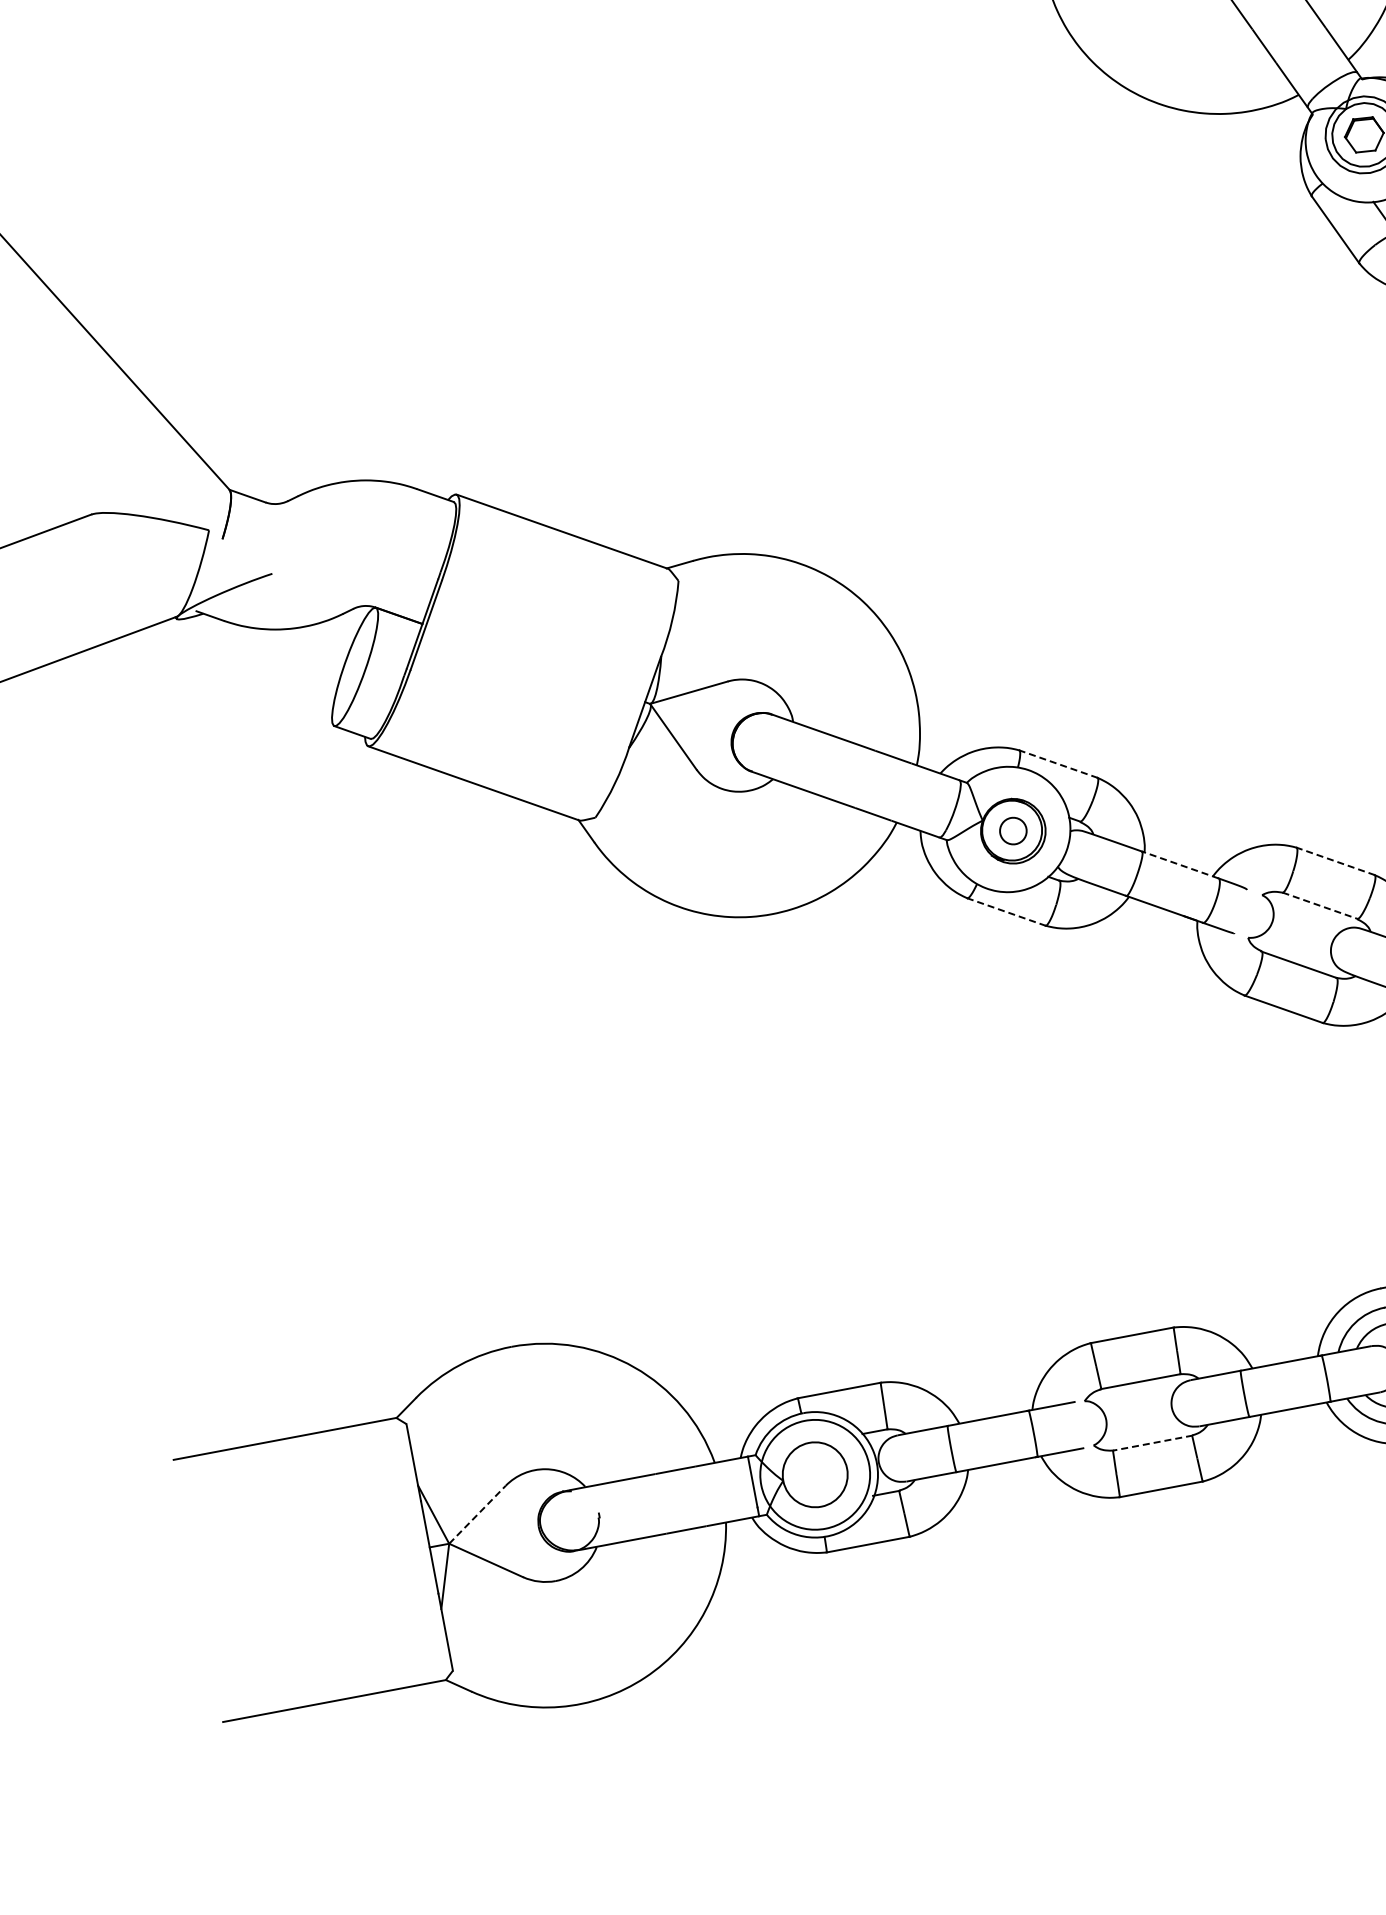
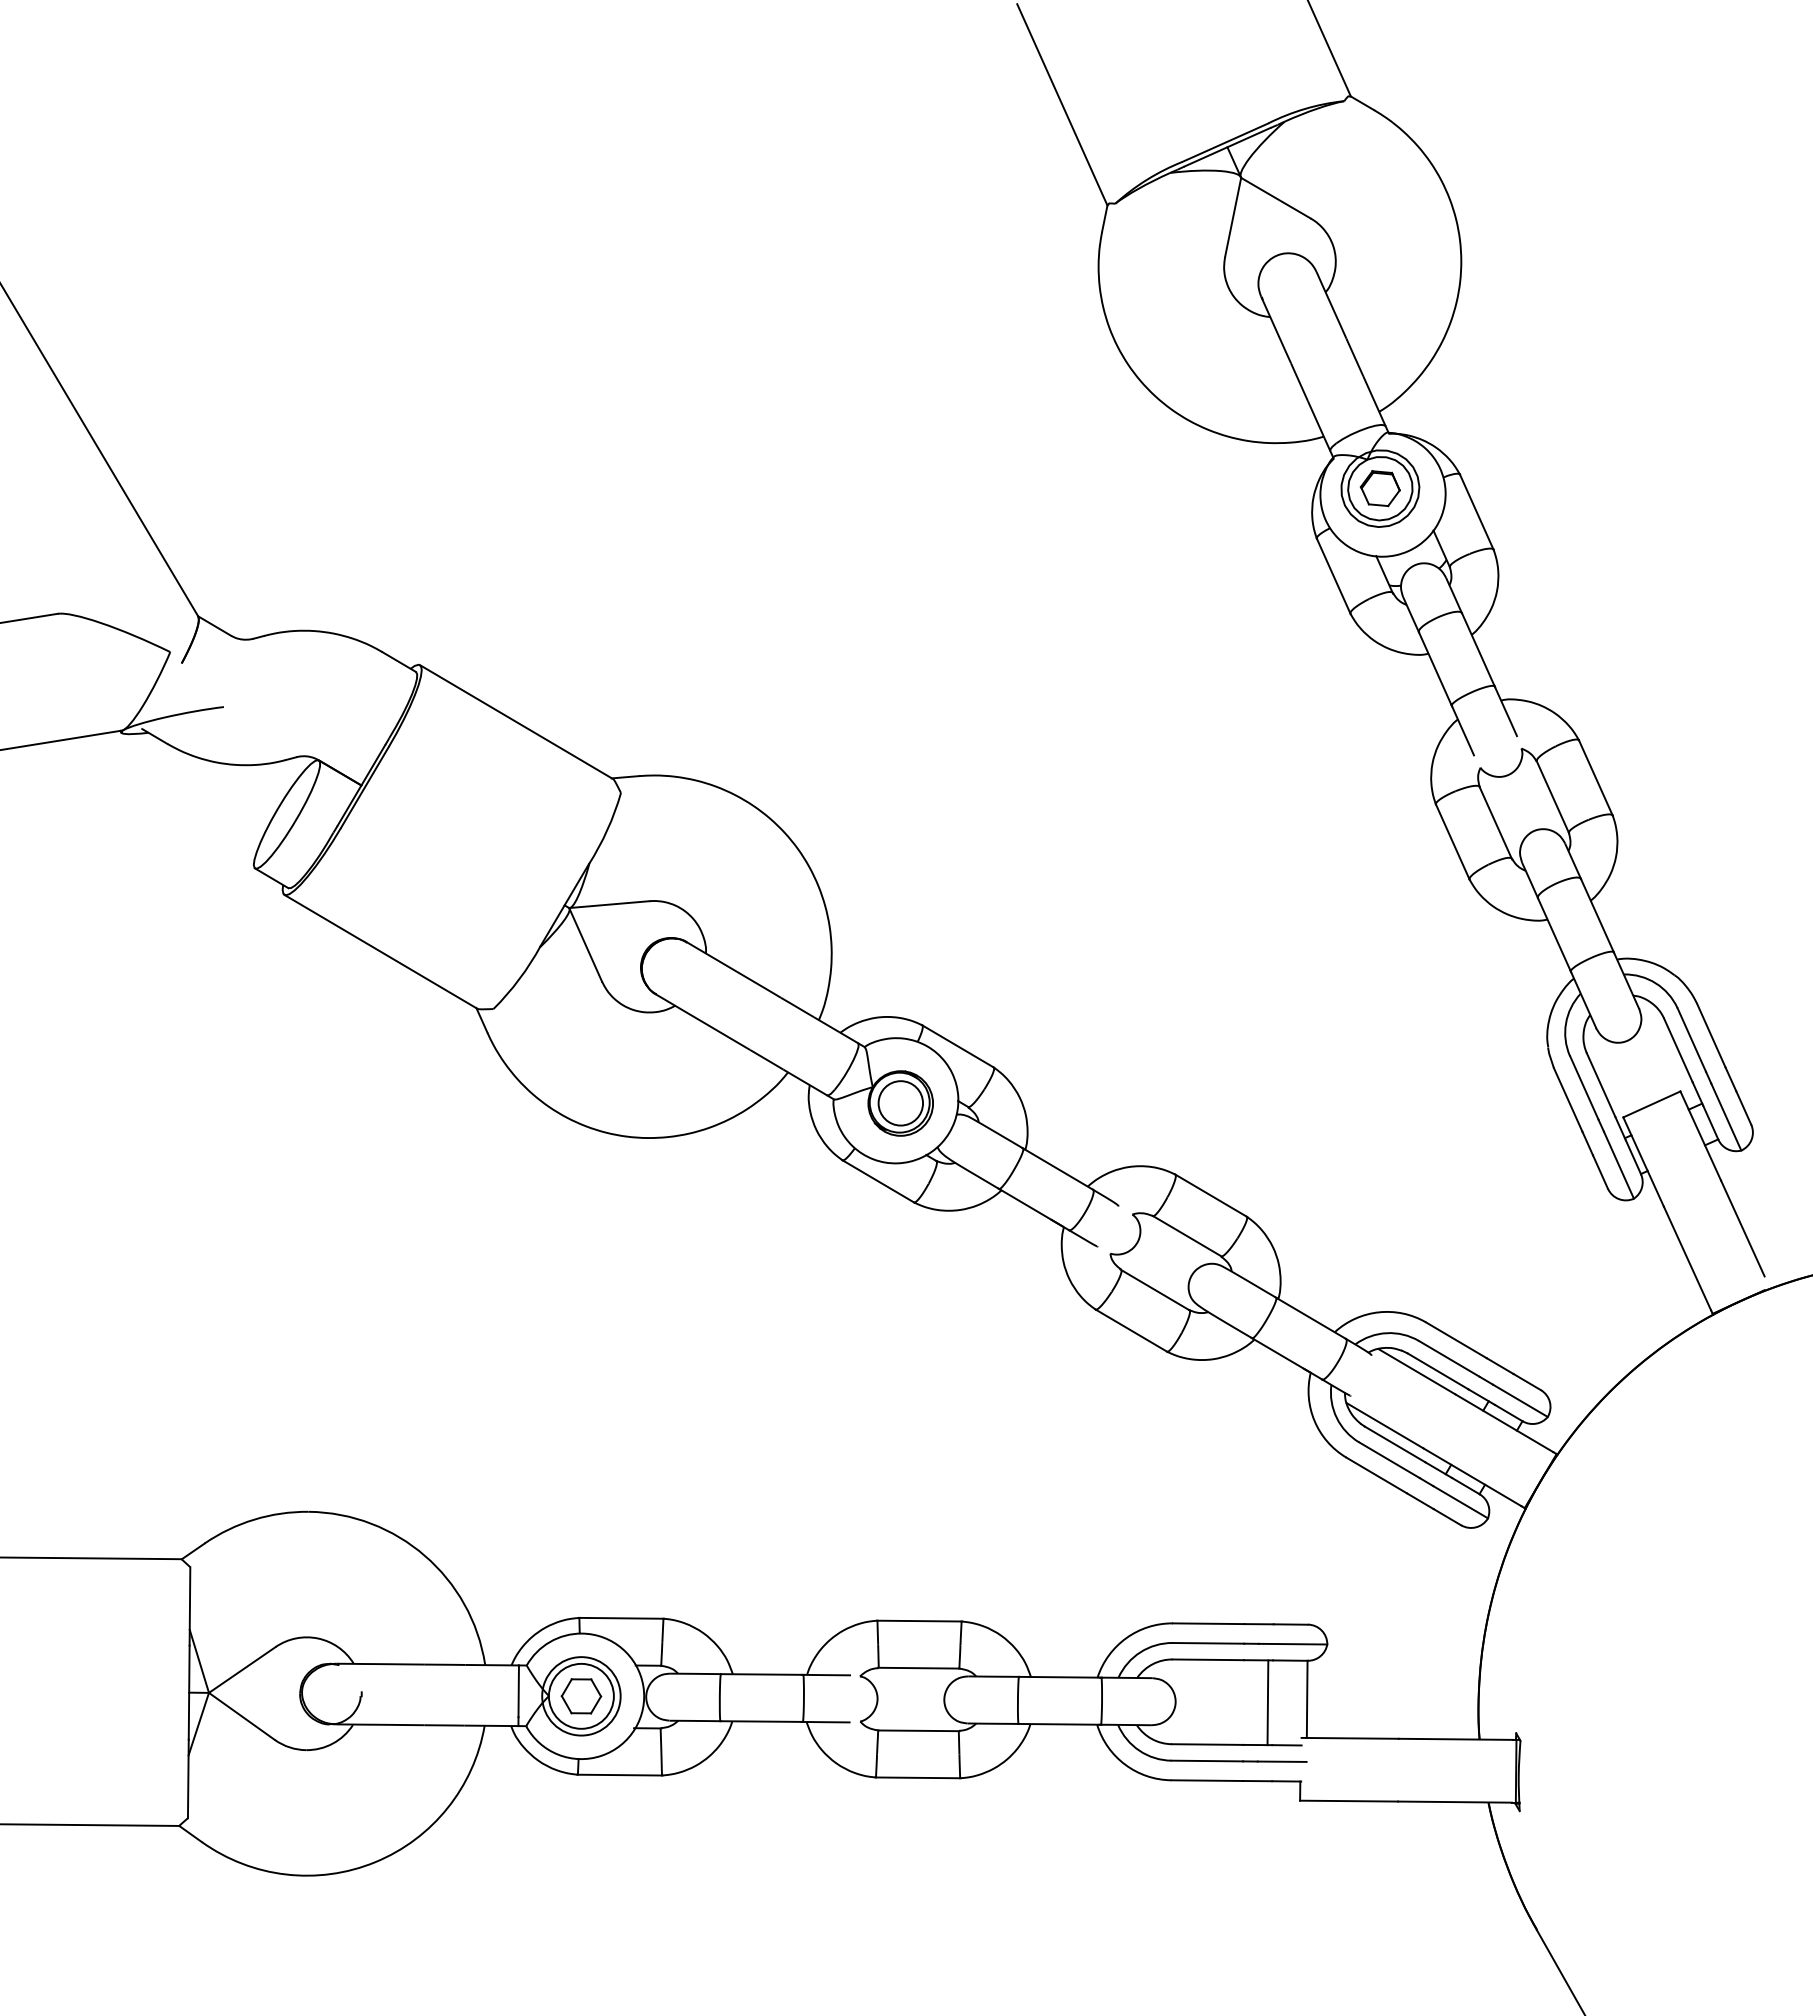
line: (1057, 764) -> (957, 1046), dashed -> solid
circle: (1013, 831) -> (900, 1103), size x1.67
line: (1336, 861) -> (1211, 1195), dashed -> solid
line: (1179, 864) -> (1057, 1168), dashed -> solid
line: (1320, 906) -> (1187, 1236), dashed -> solid
line: (1006, 912) -> (878, 1181), dashed -> solid
line: (1152, 1442) -> (918, 1730), dashed -> solid
circle: (815, 1474) -> (581, 1696), size x0.71
part: (815, 1474) -> (581, 1696), added
line: (477, 1514) -> (242, 1669), dashed -> solid

